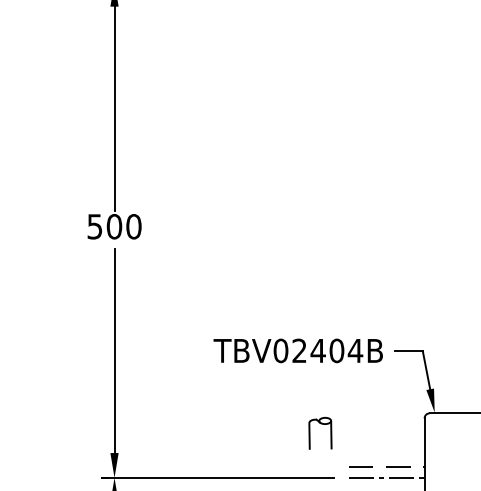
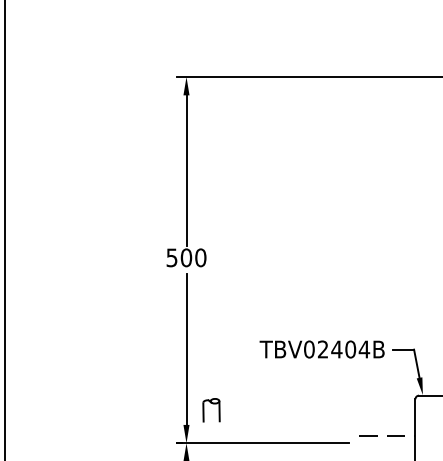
part: (321, 425) -> (212, 404), moved
line: (386, 478) -> (387, 443), removed

